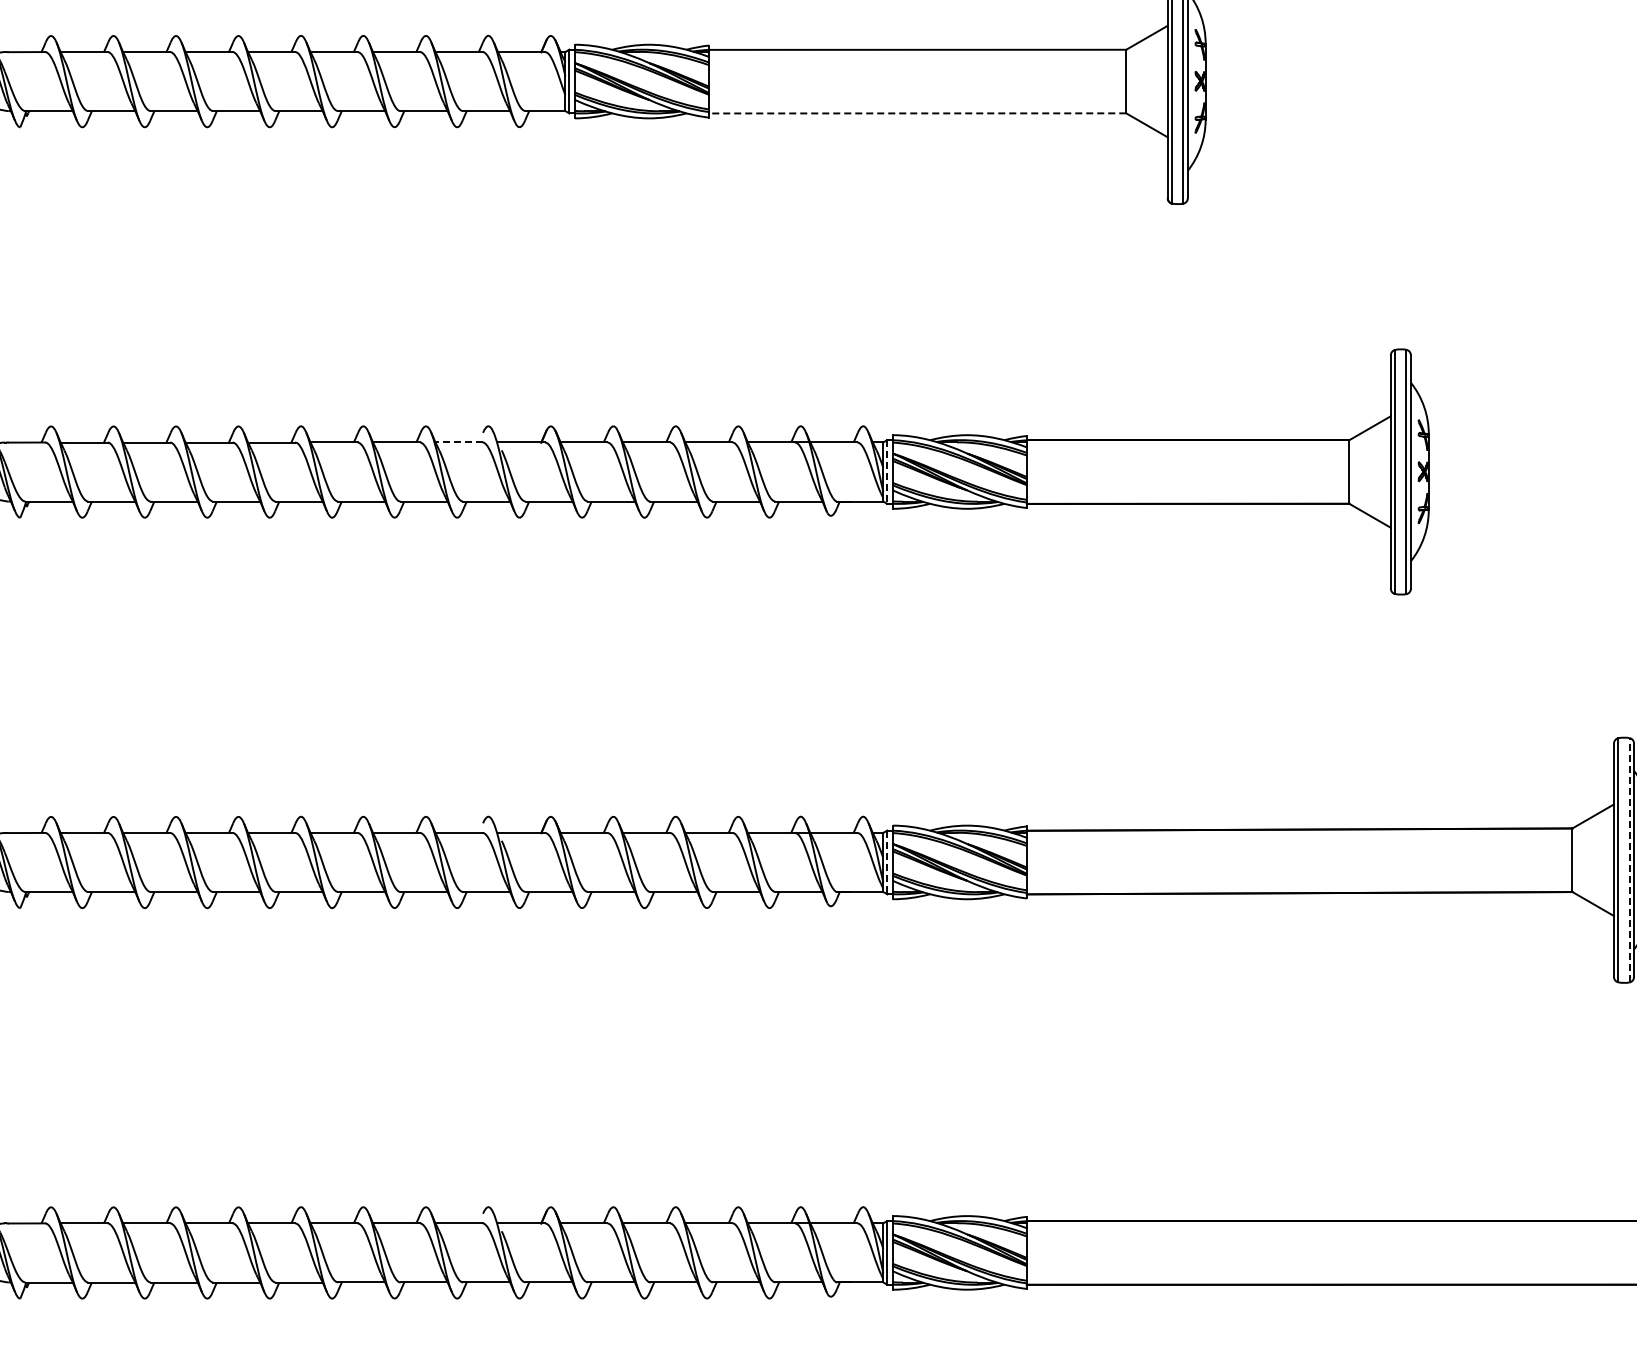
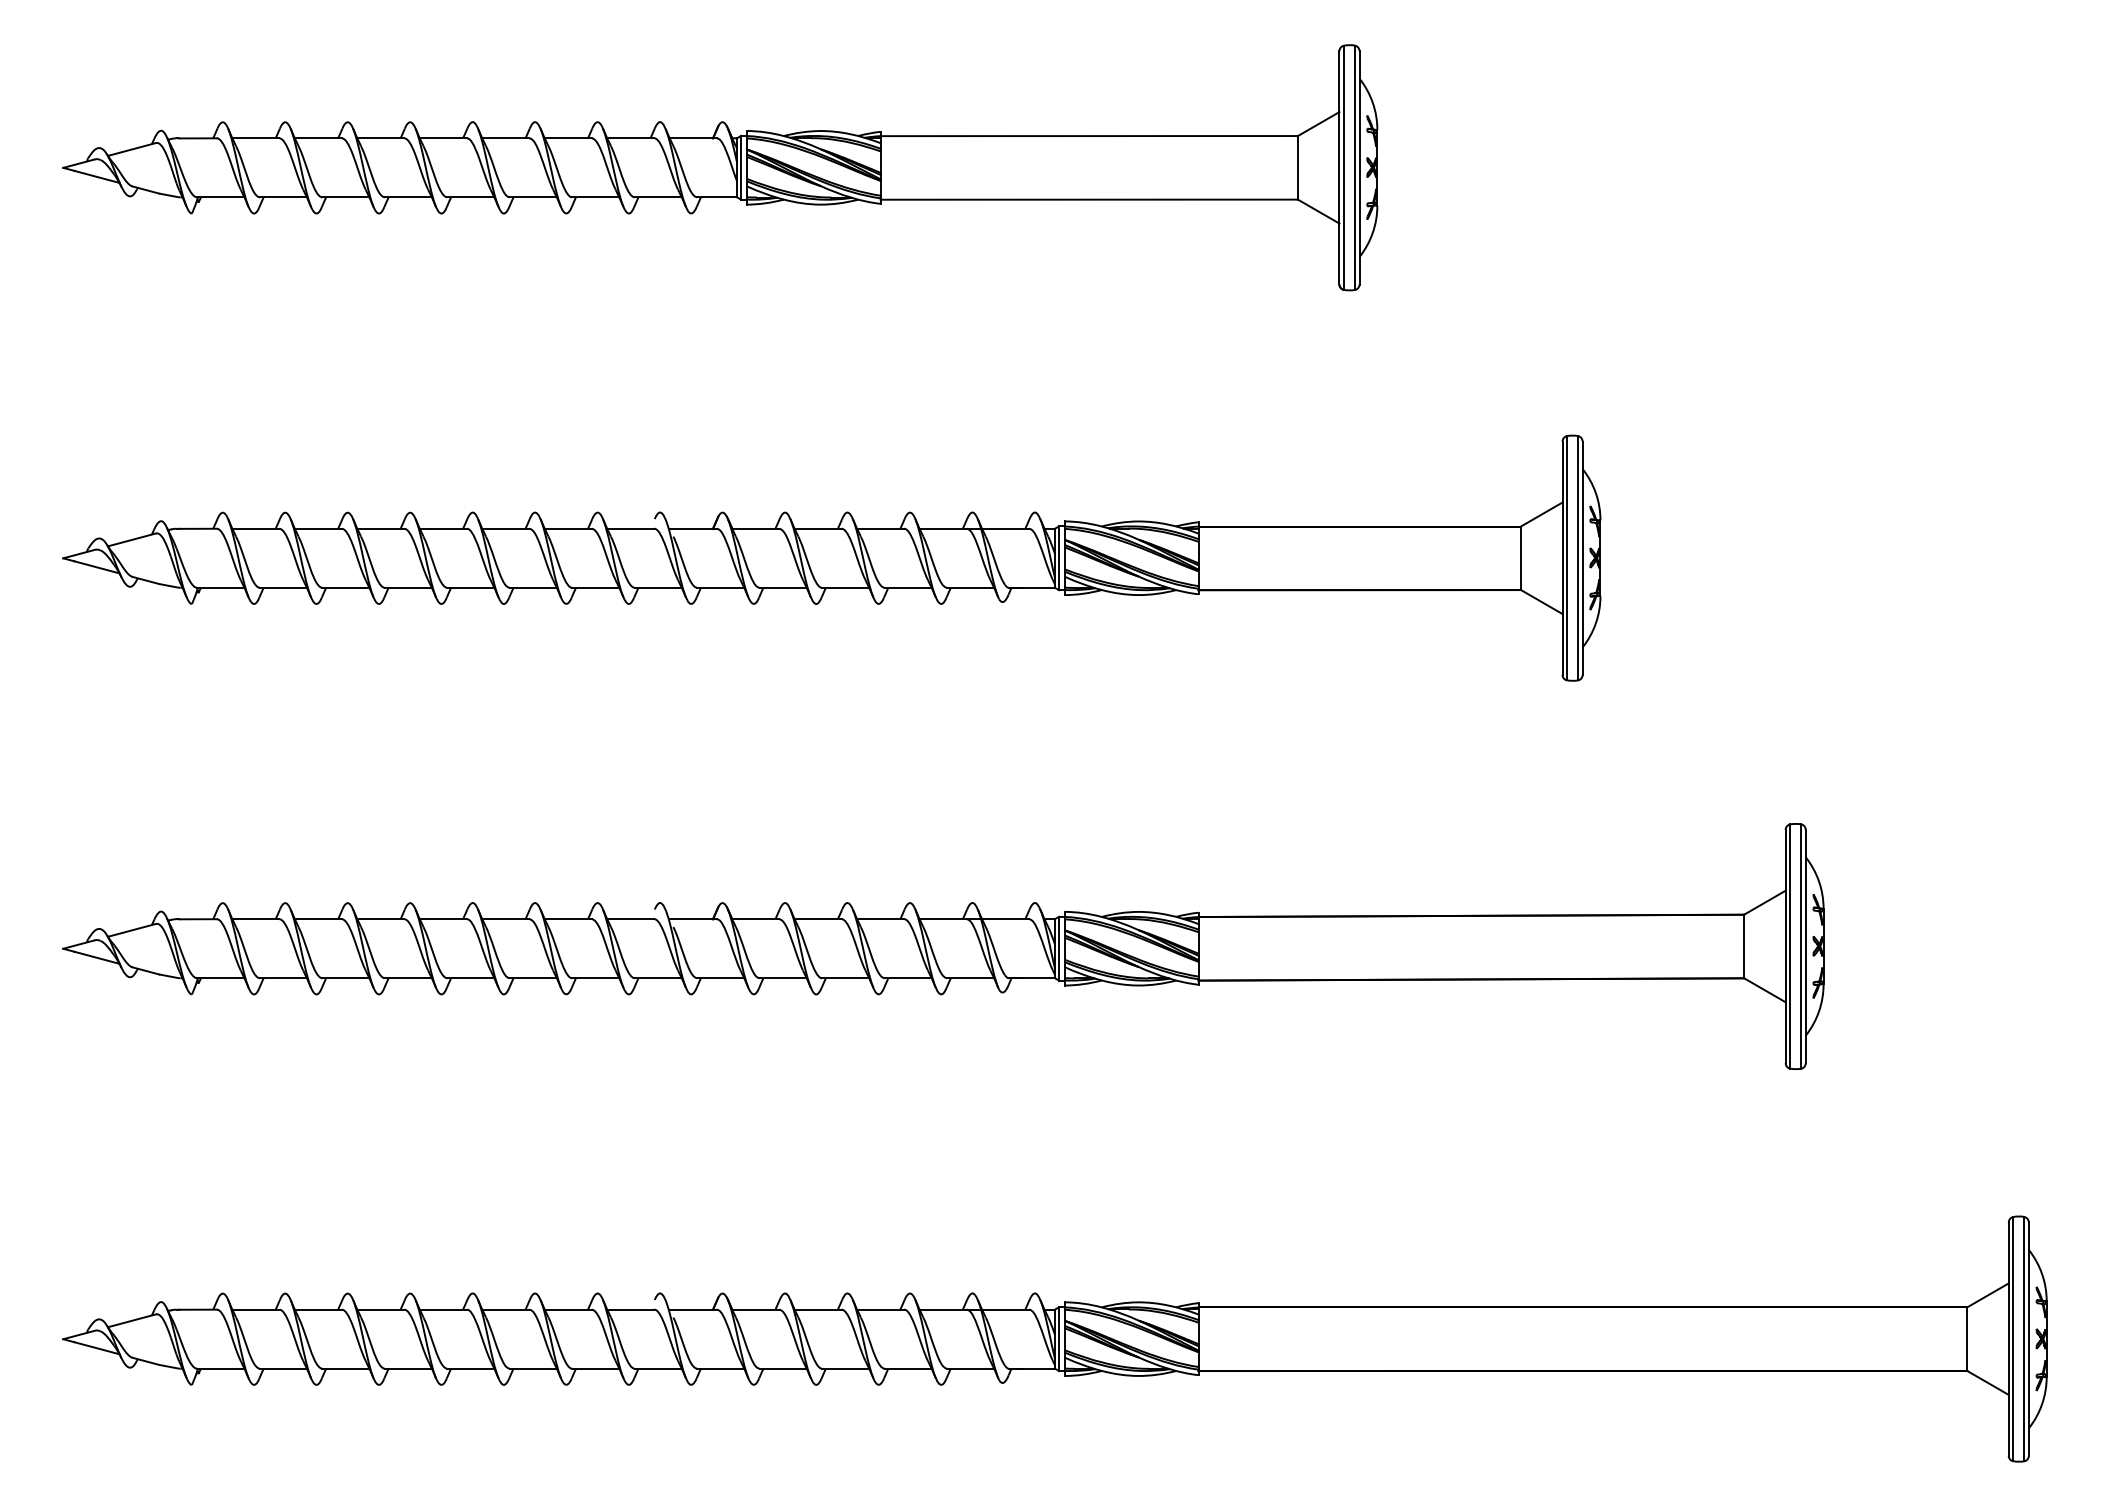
line: (917, 113) -> (1089, 199), dashed -> solid
line: (458, 442) -> (630, 528), dashed -> solid
line: (887, 472) -> (1059, 558), dashed -> solid
line: (1629, 860) -> (1801, 946), dashed -> solid
line: (887, 862) -> (1059, 948), dashed -> solid

